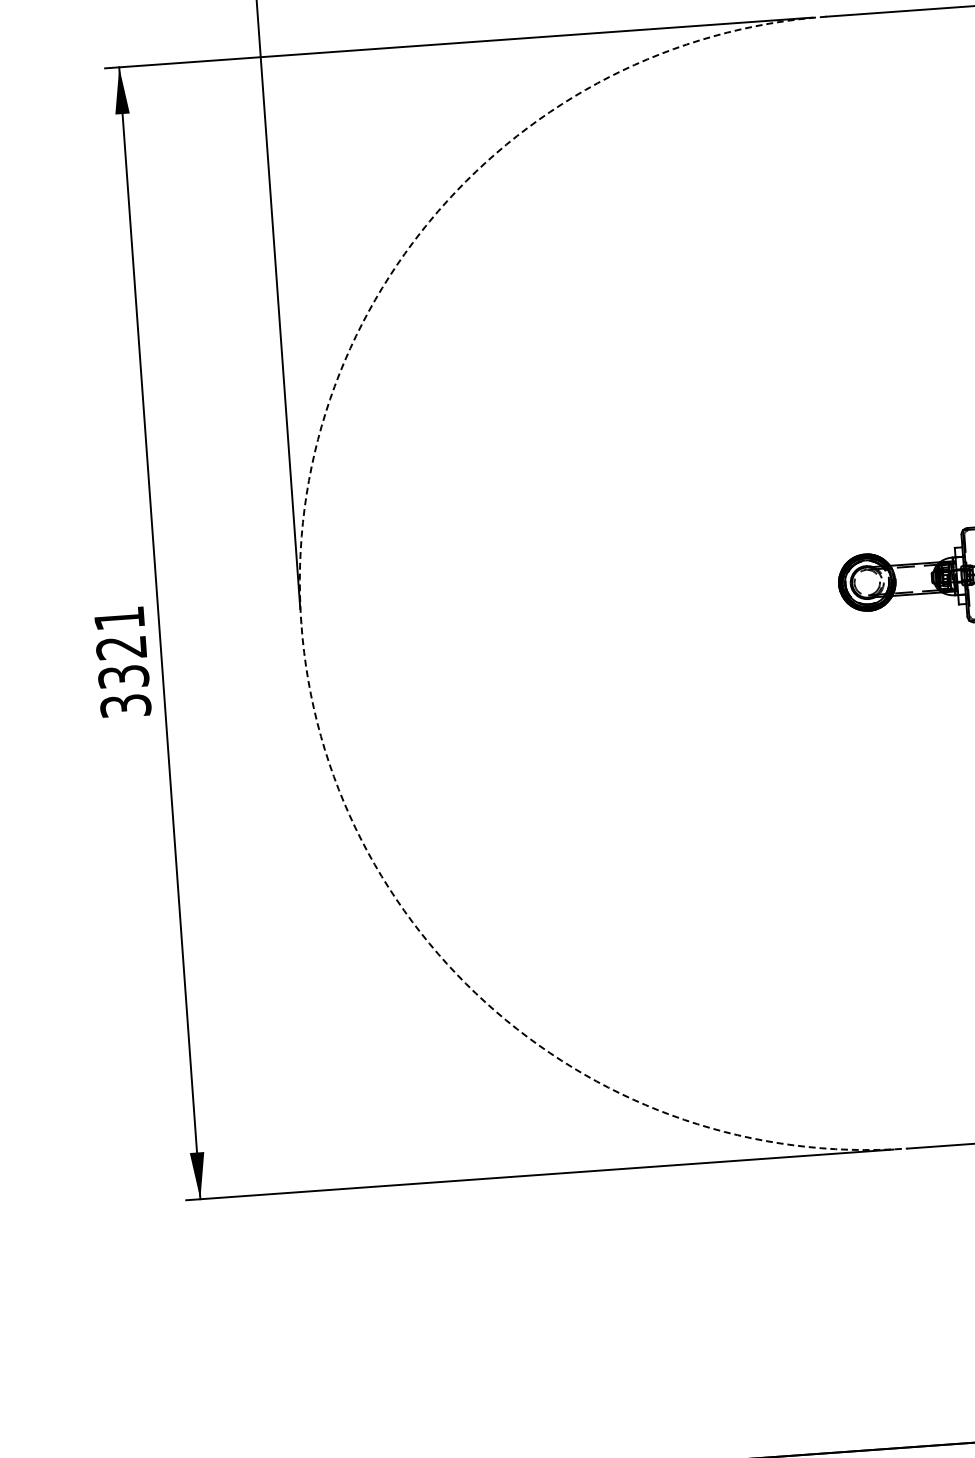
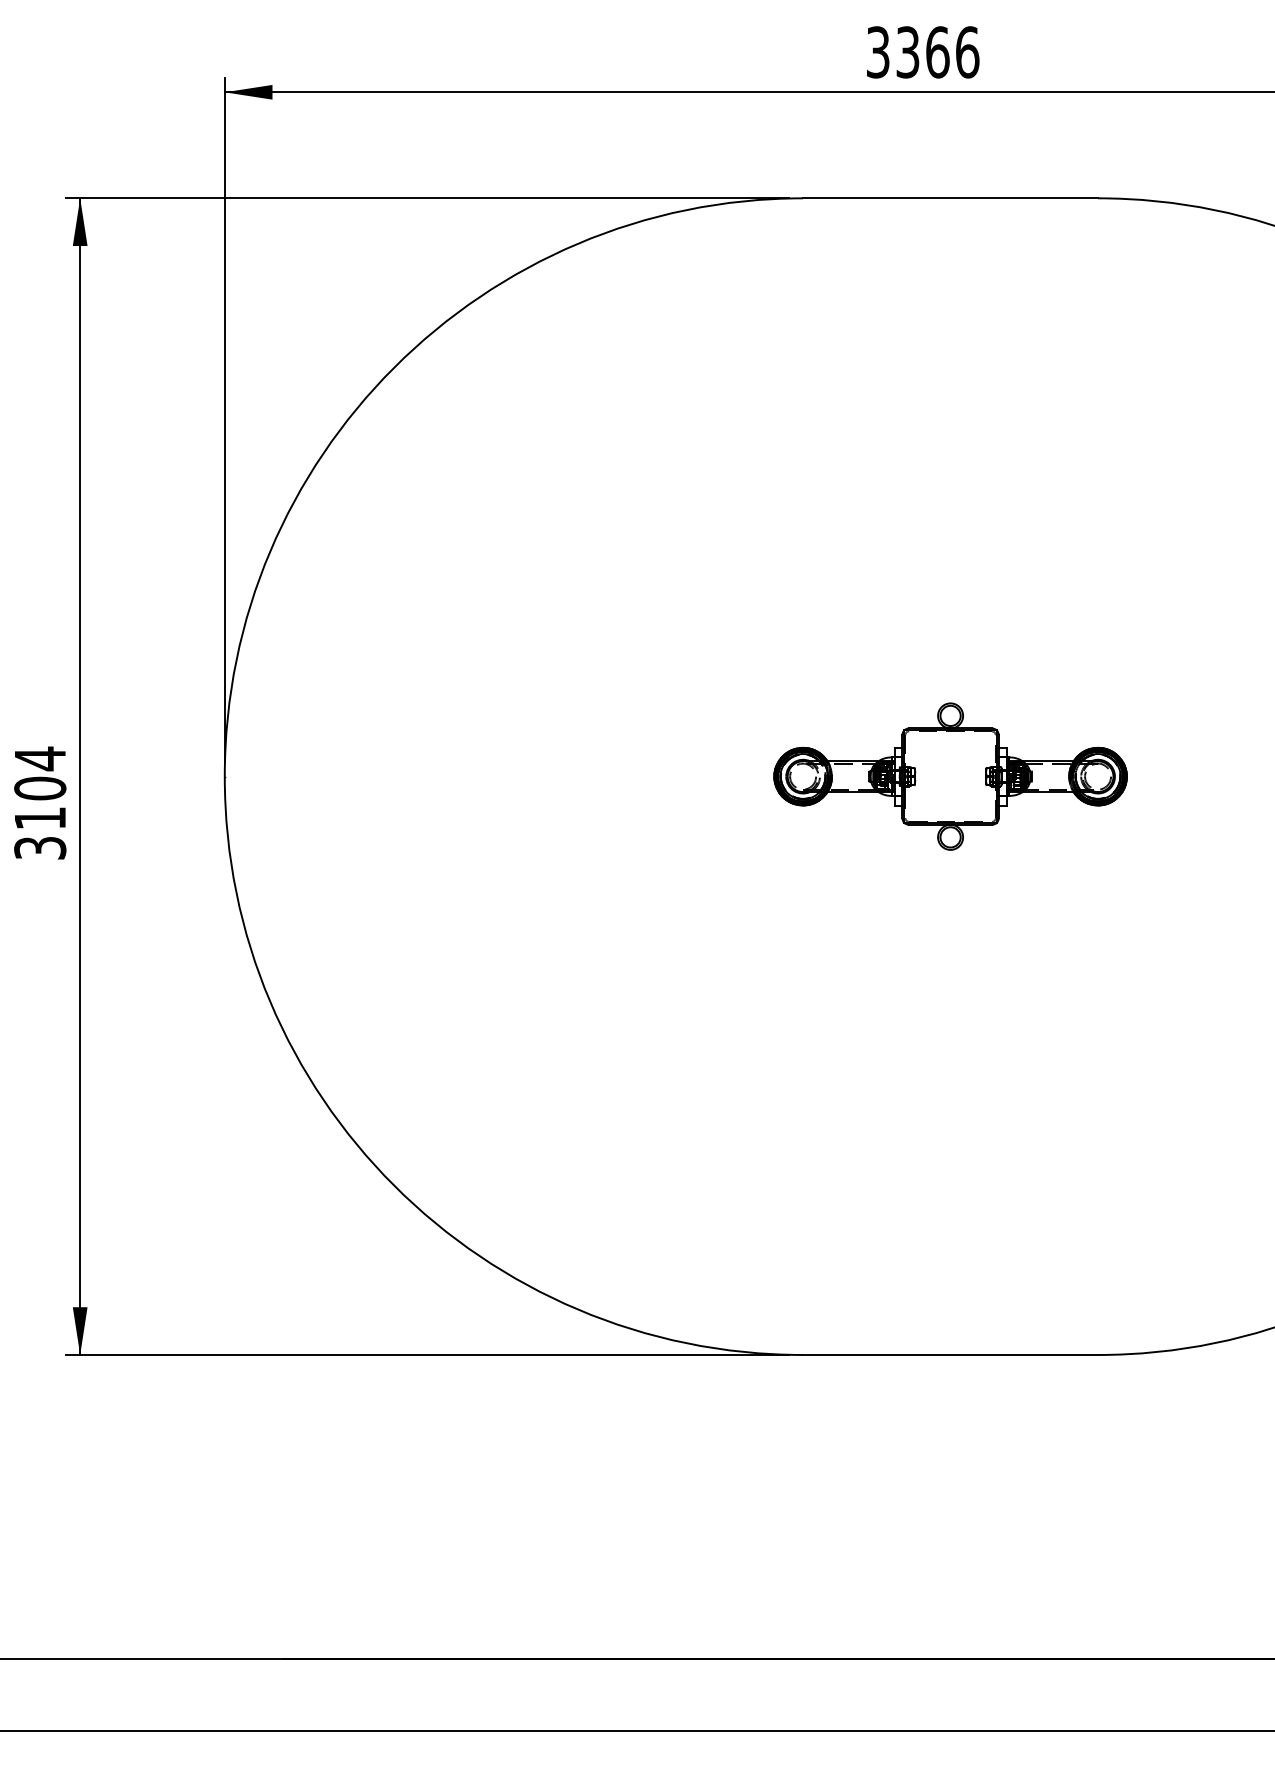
arc: (301, 623) -> (224, 776), dashed -> solid
text: (121, 646) -> (40, 787), 3321 -> 3104

